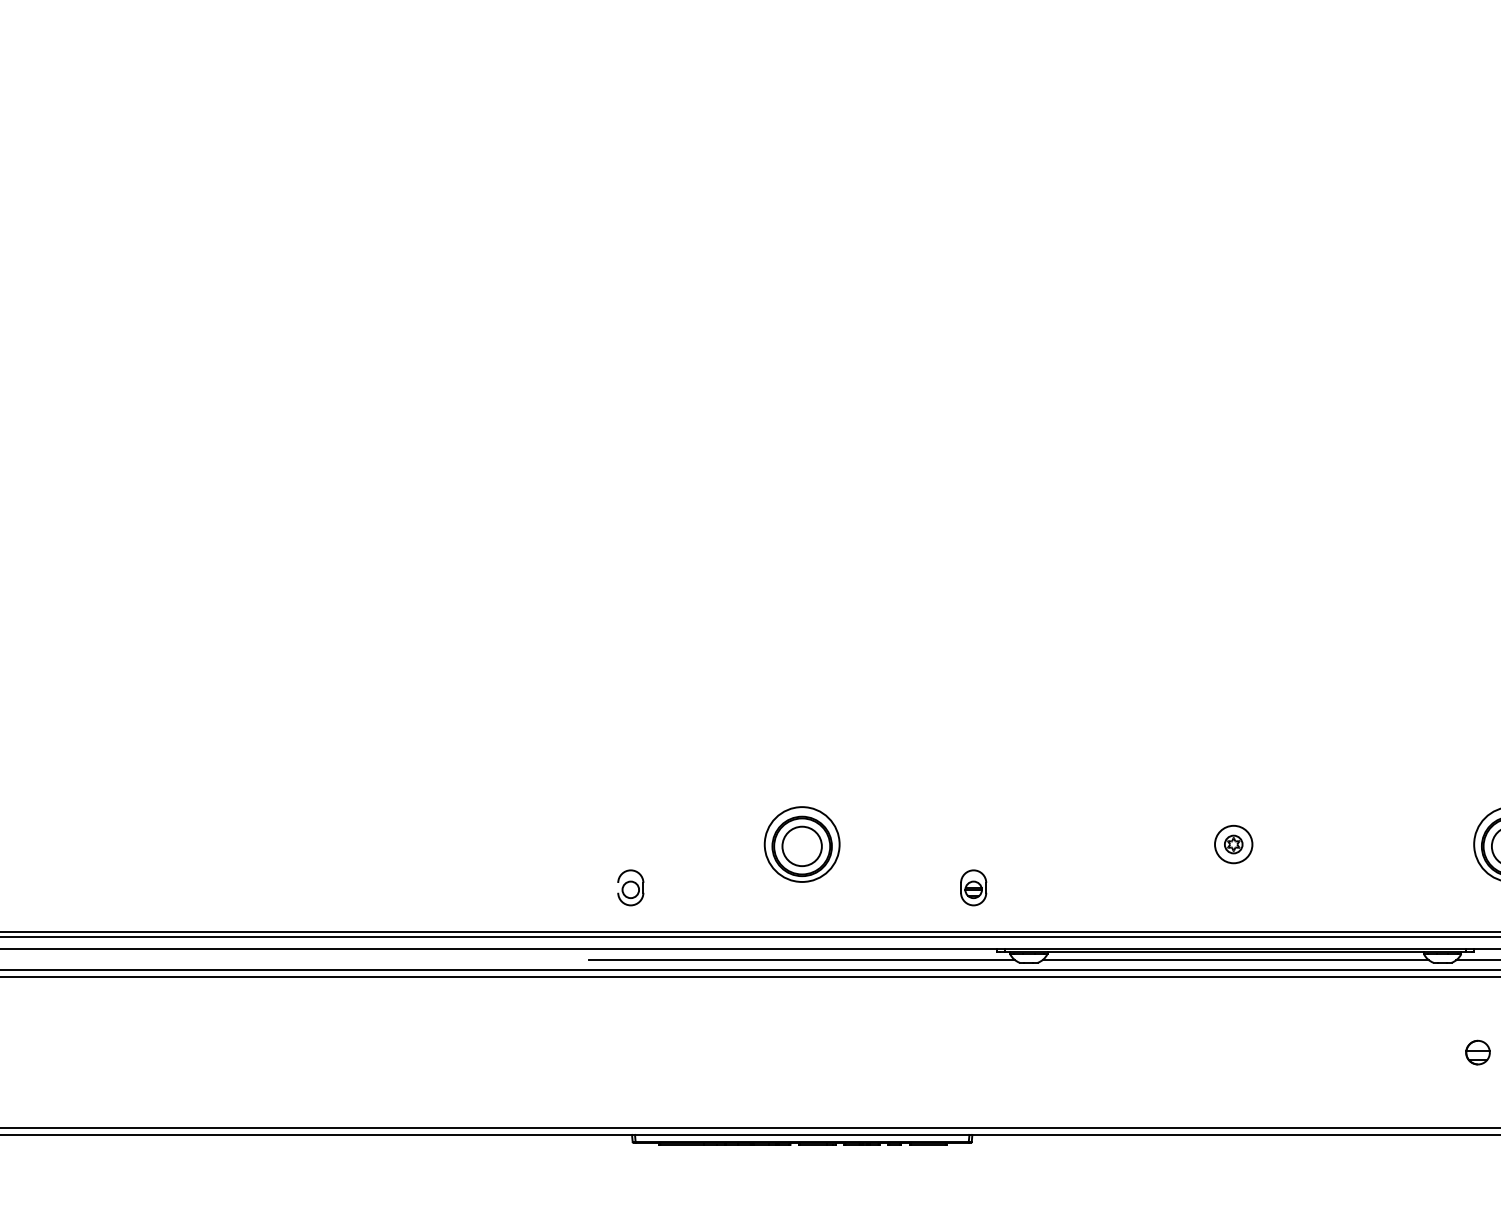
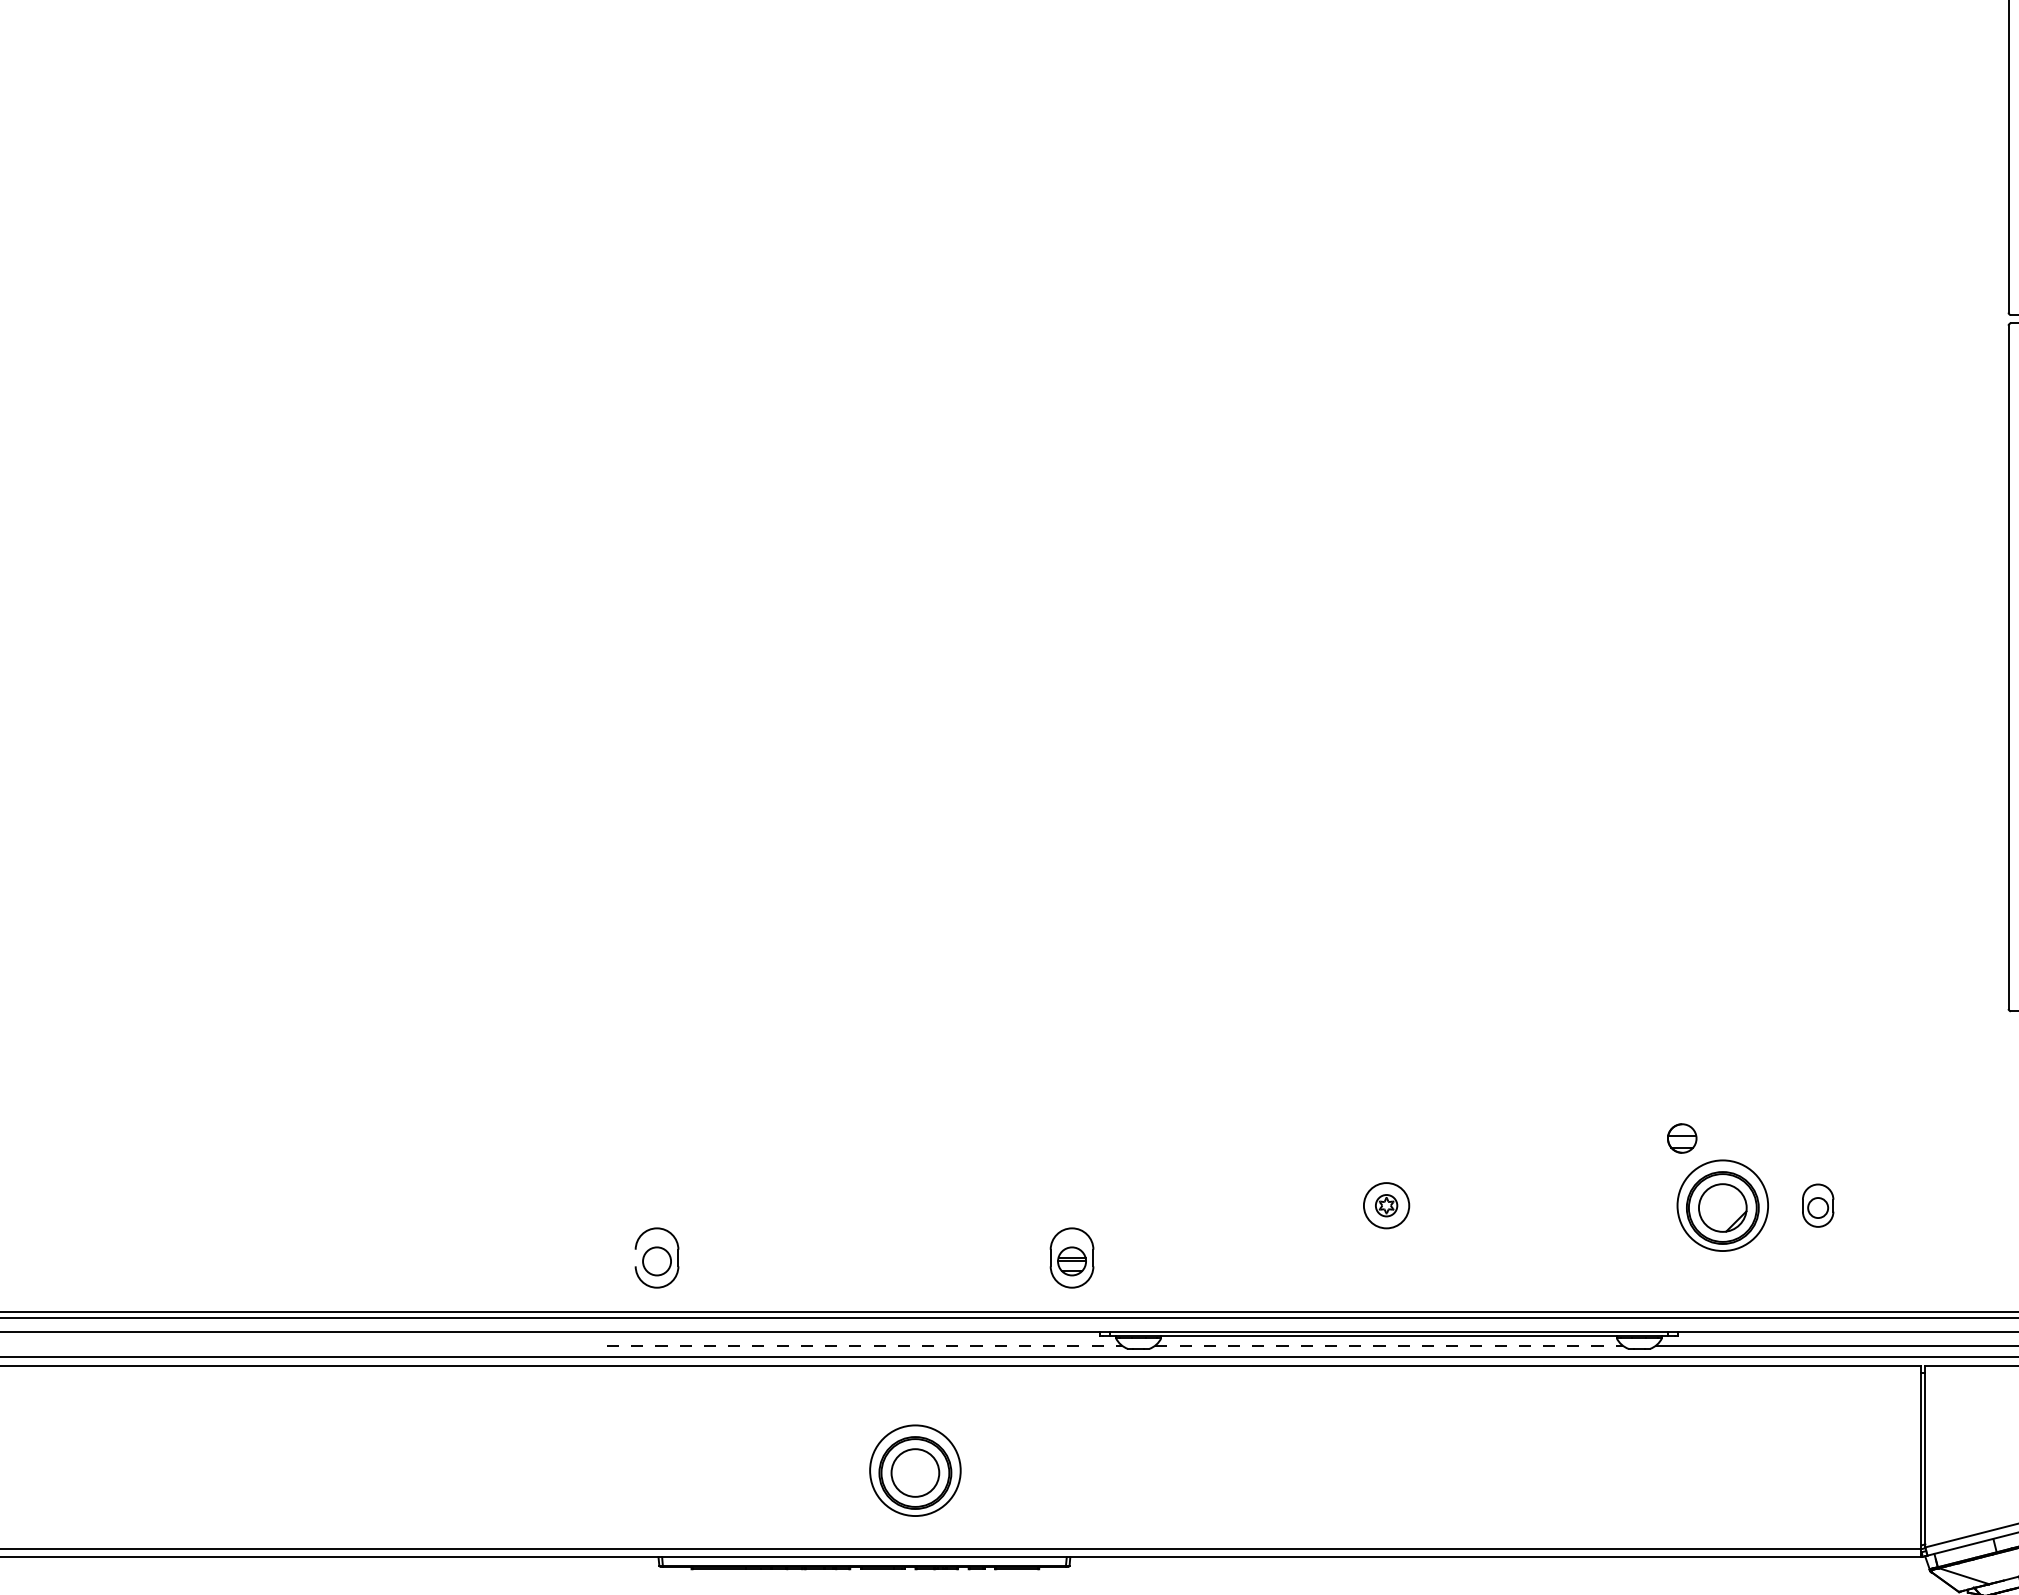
part: (802, 844) -> (915, 1470), moved
part: (630, 888) -> (656, 1258), size x1.4
part: (973, 888) -> (1071, 1258), size x1.4
line: (802, 960) -> (864, 1345), solid -> dashed
line: (1236, 960) -> (1389, 1345), solid -> dashed
part: (1478, 1052) -> (1682, 1138), moved

